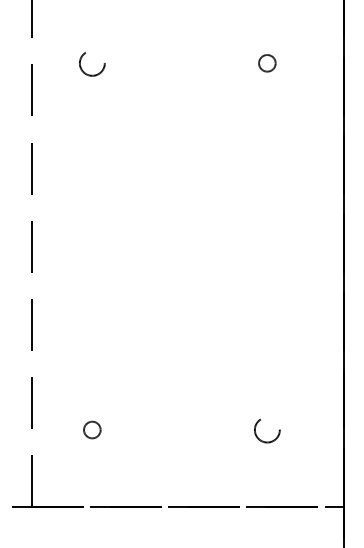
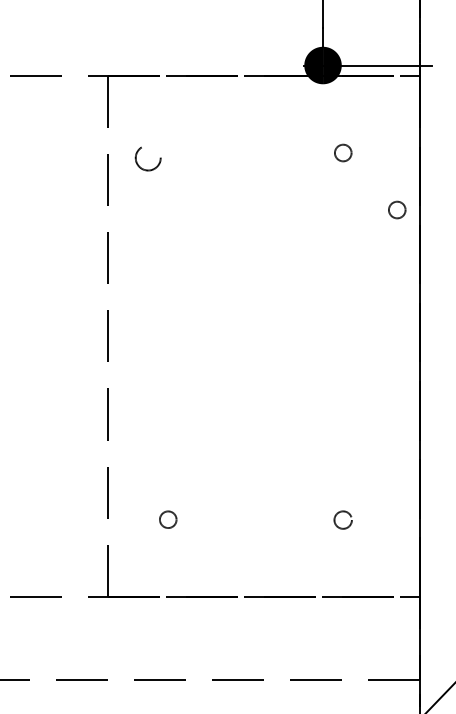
circle: (91, 63) -> (147, 158), moved
circle: (321, 119) -> (397, 209), added
circle: (266, 430) -> (342, 520), size x0.7

